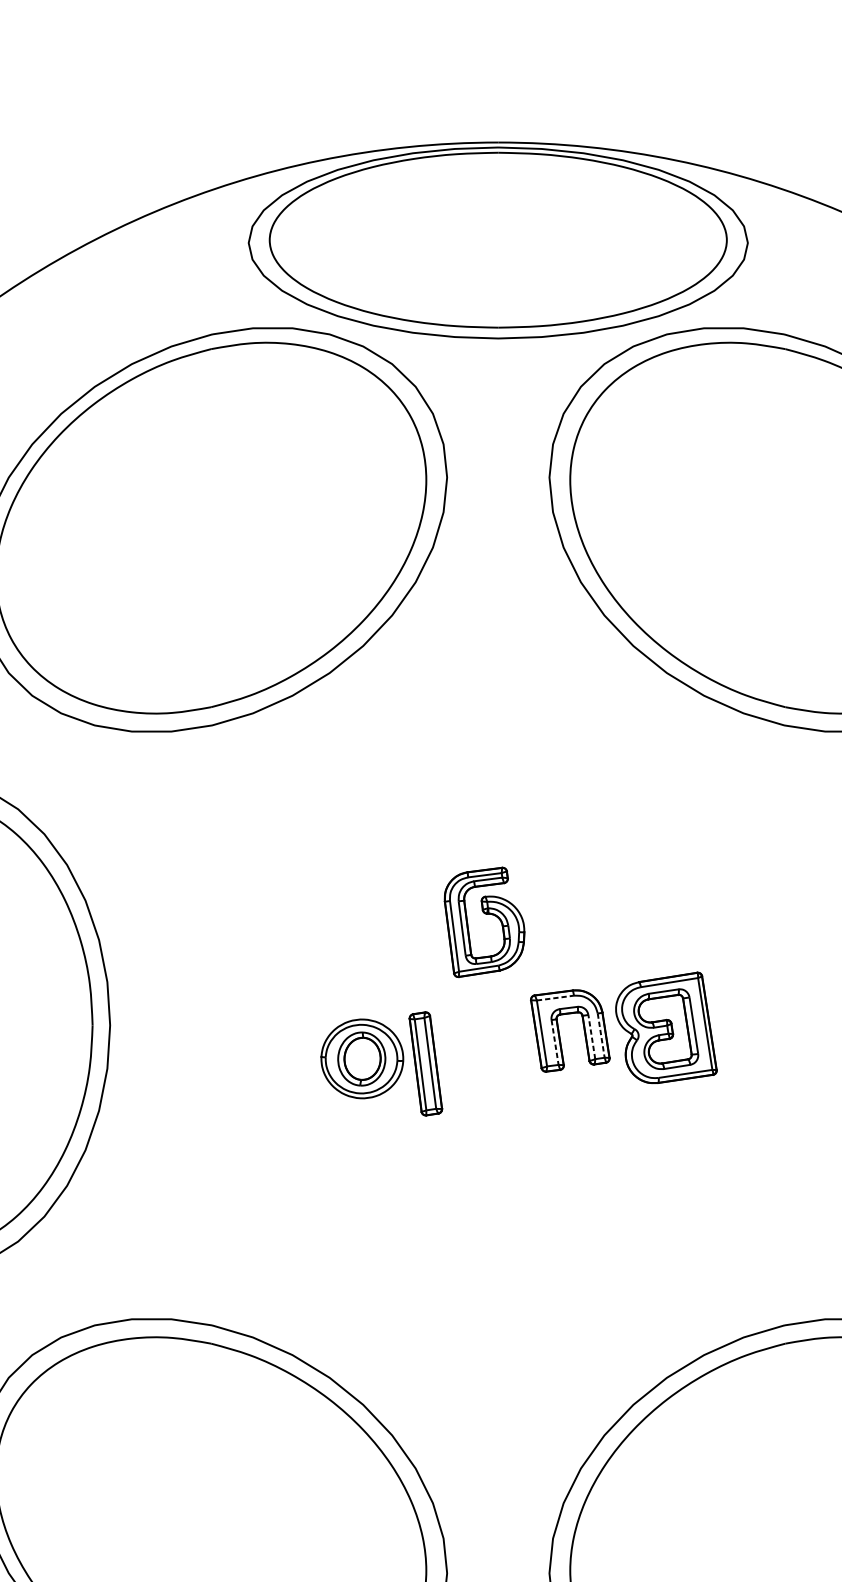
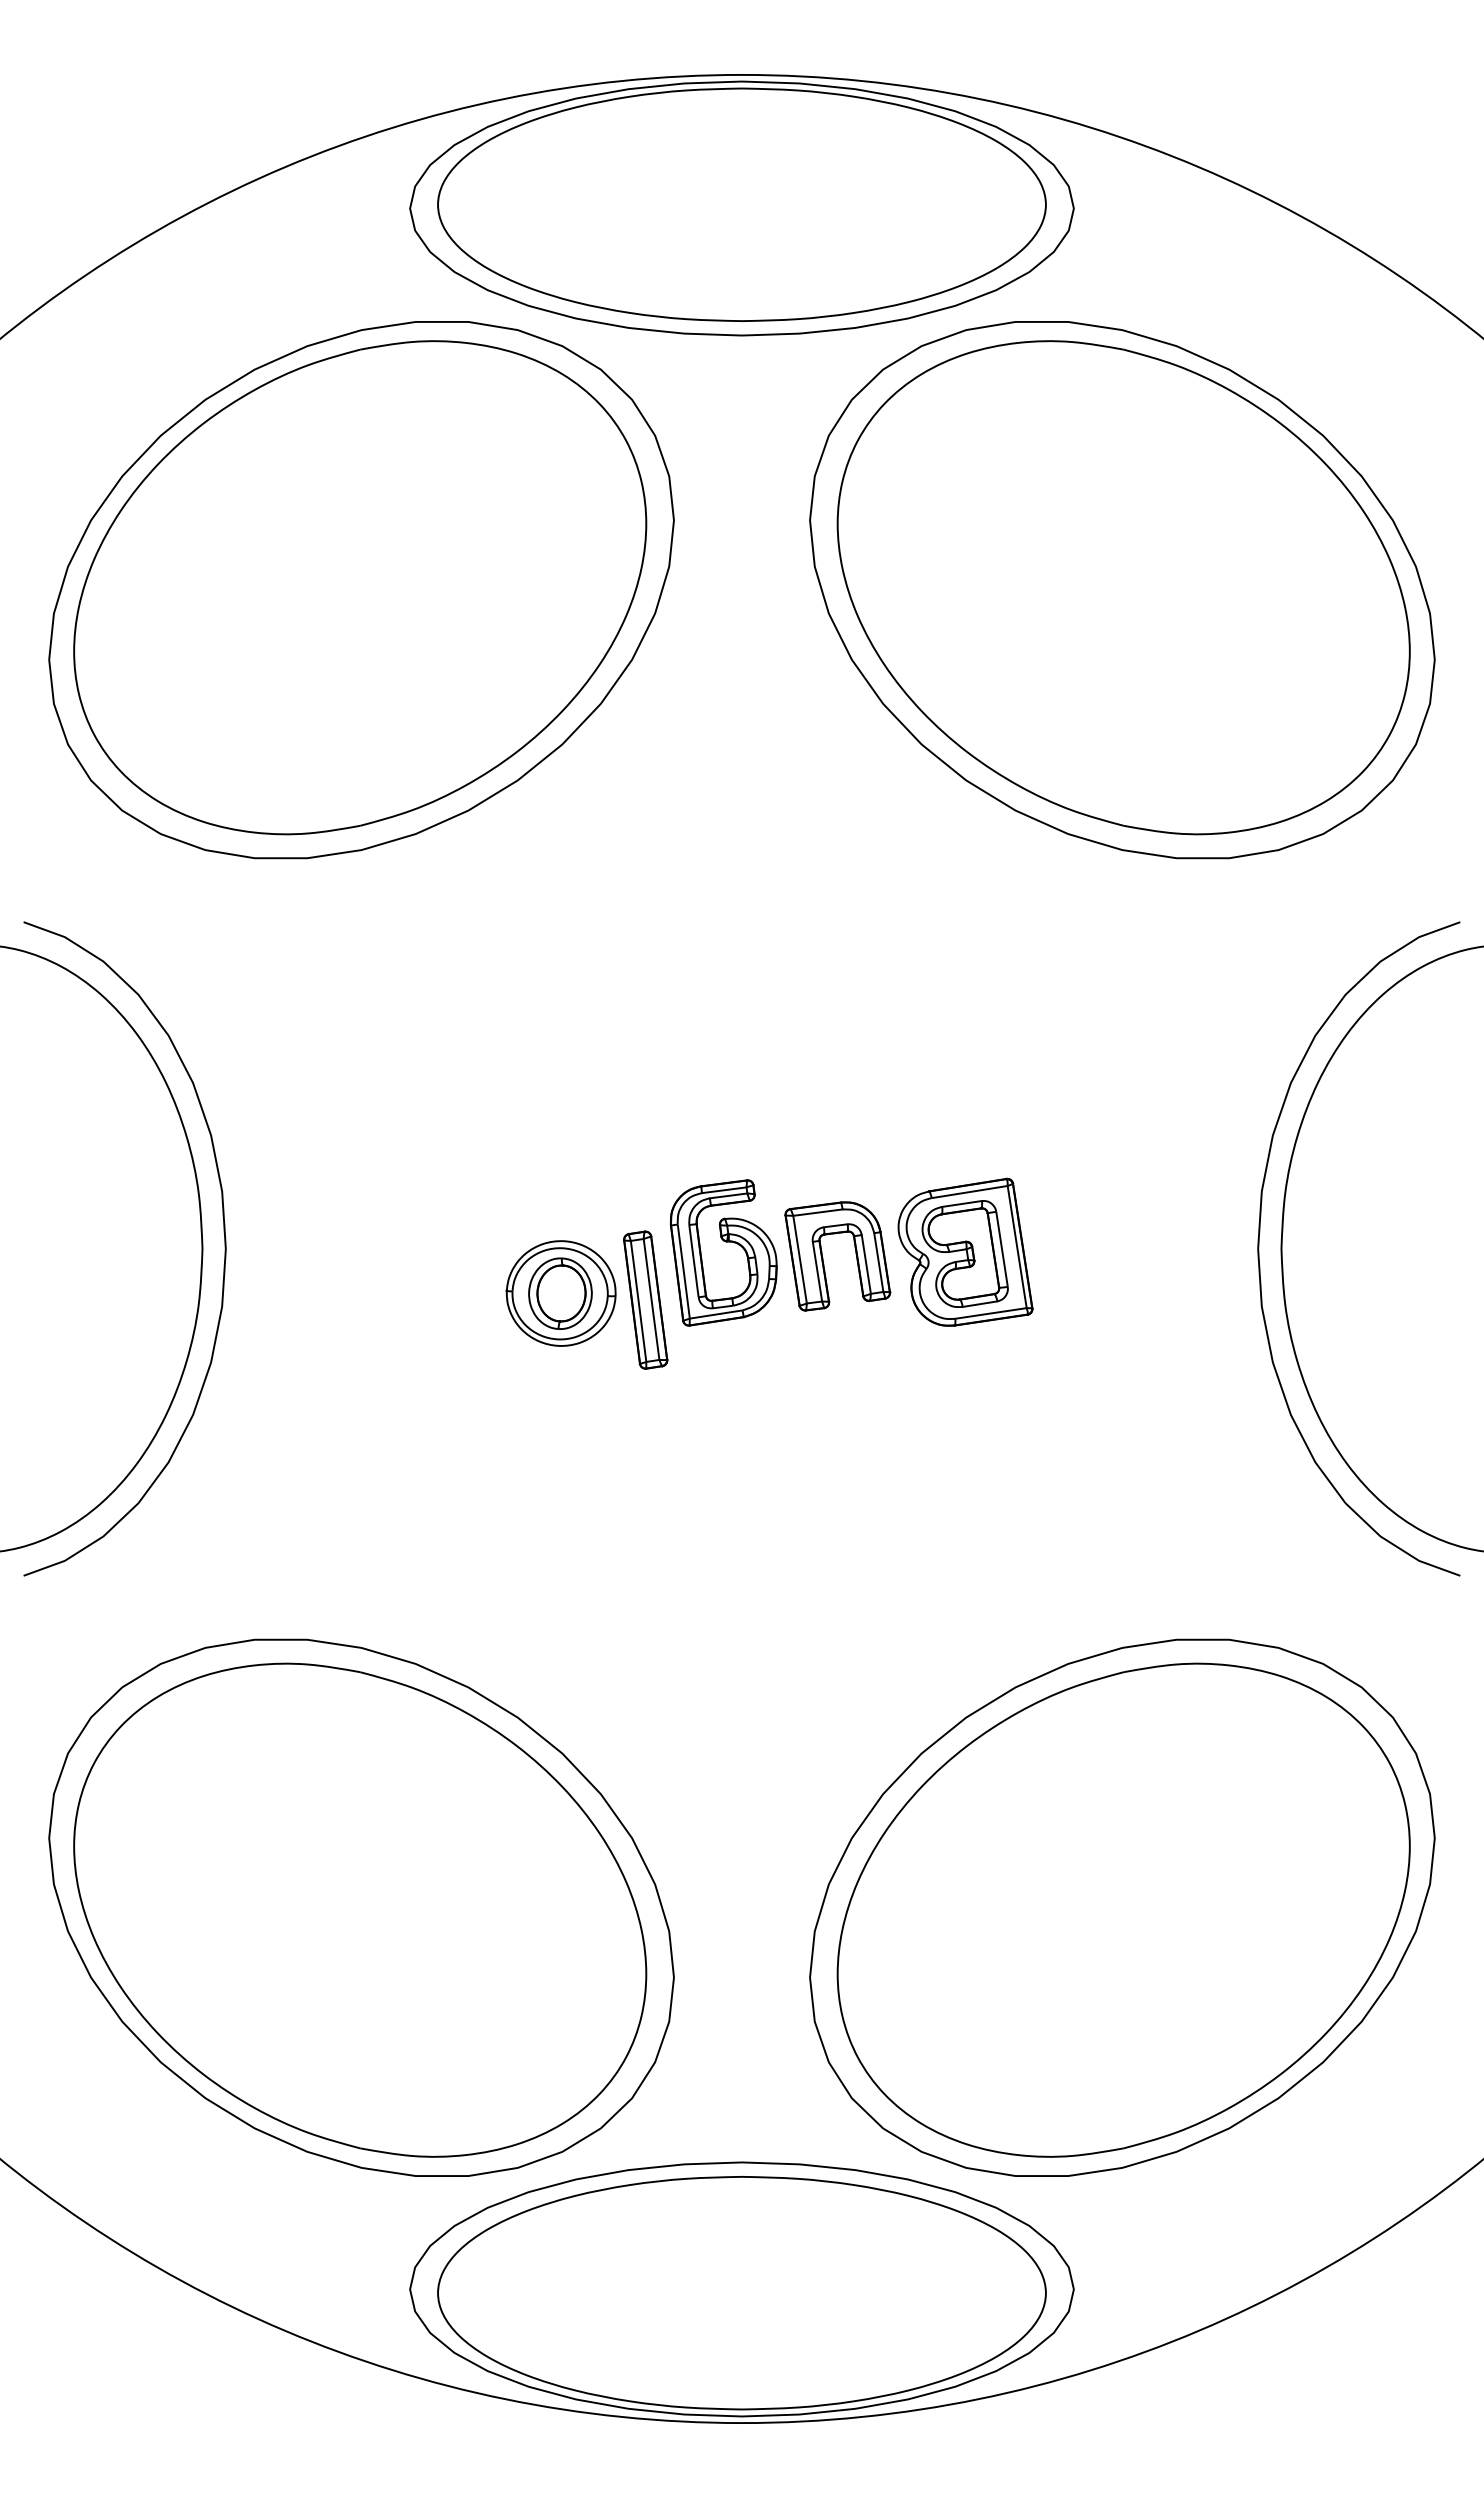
part: (485, 914) -> (725, 1242), moved
line: (555, 997) -> (817, 1212), dashed -> solid
line: (600, 1035) -> (878, 1262), dashed -> solid
line: (591, 1037) -> (866, 1264), dashed -> solid
line: (555, 1043) -> (817, 1272), dashed -> solid

